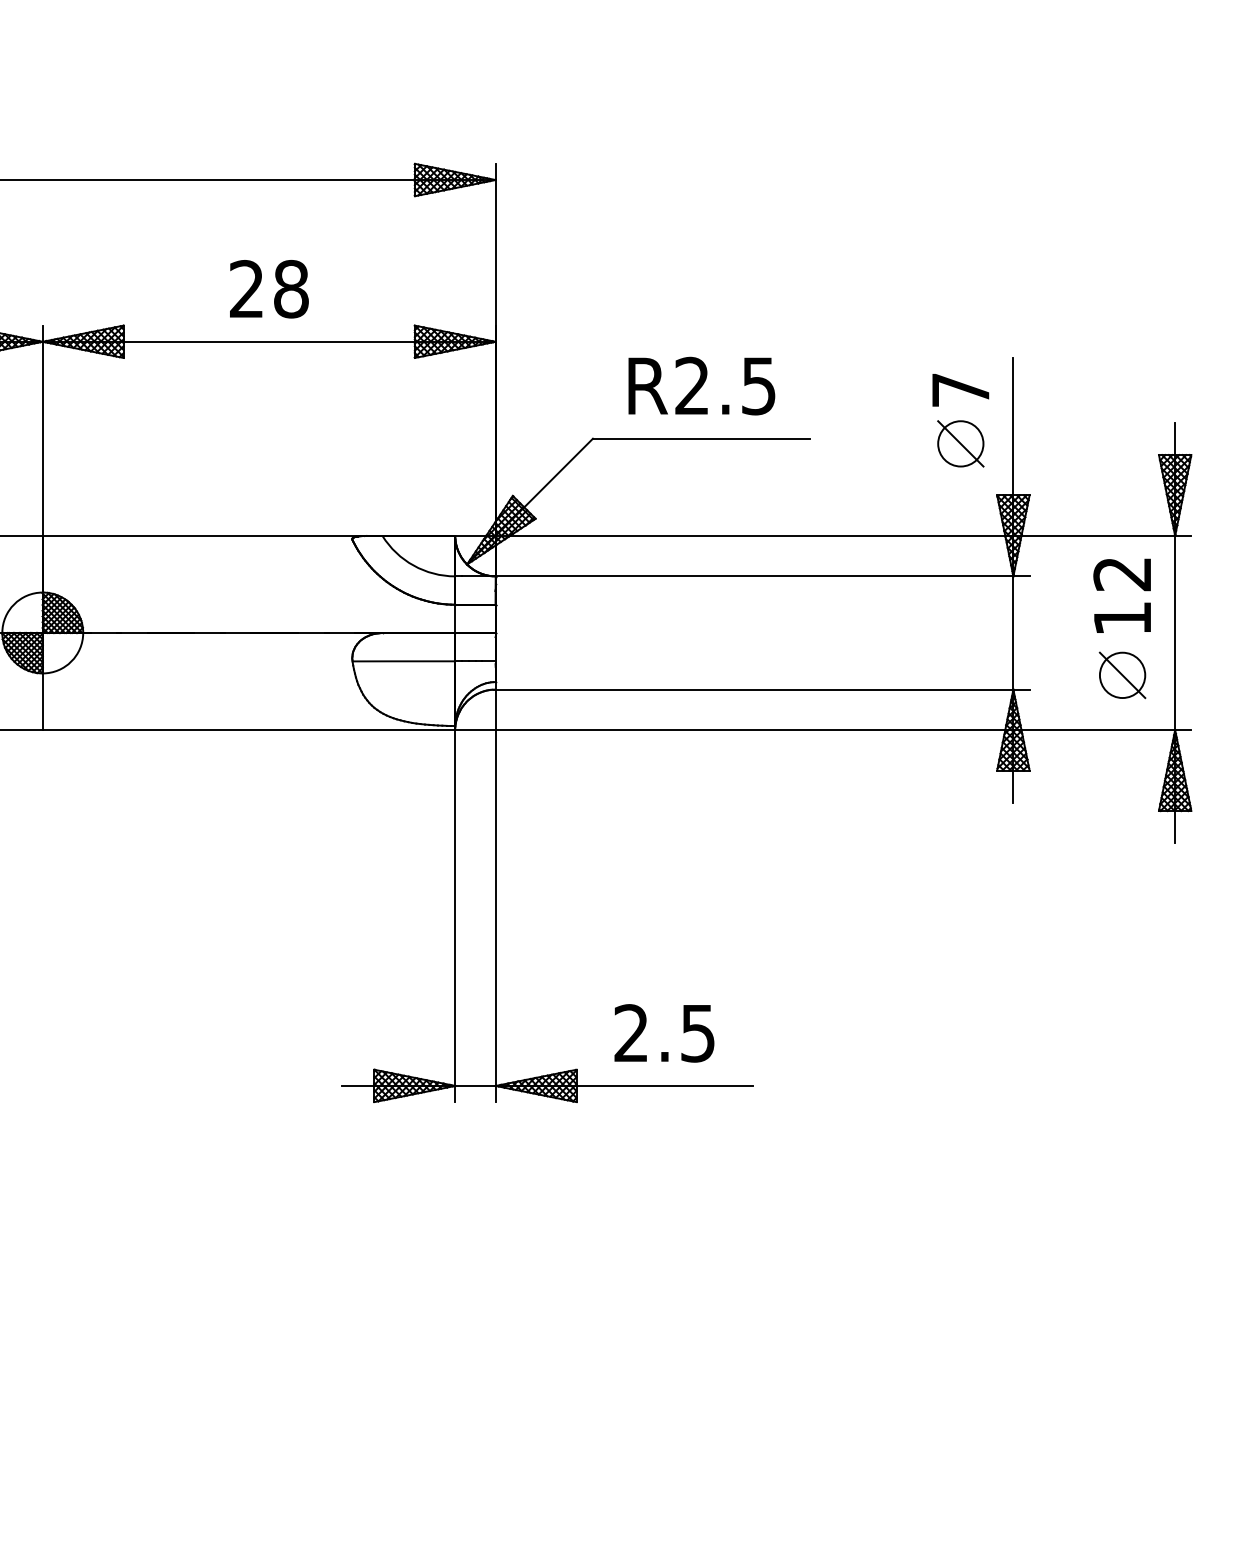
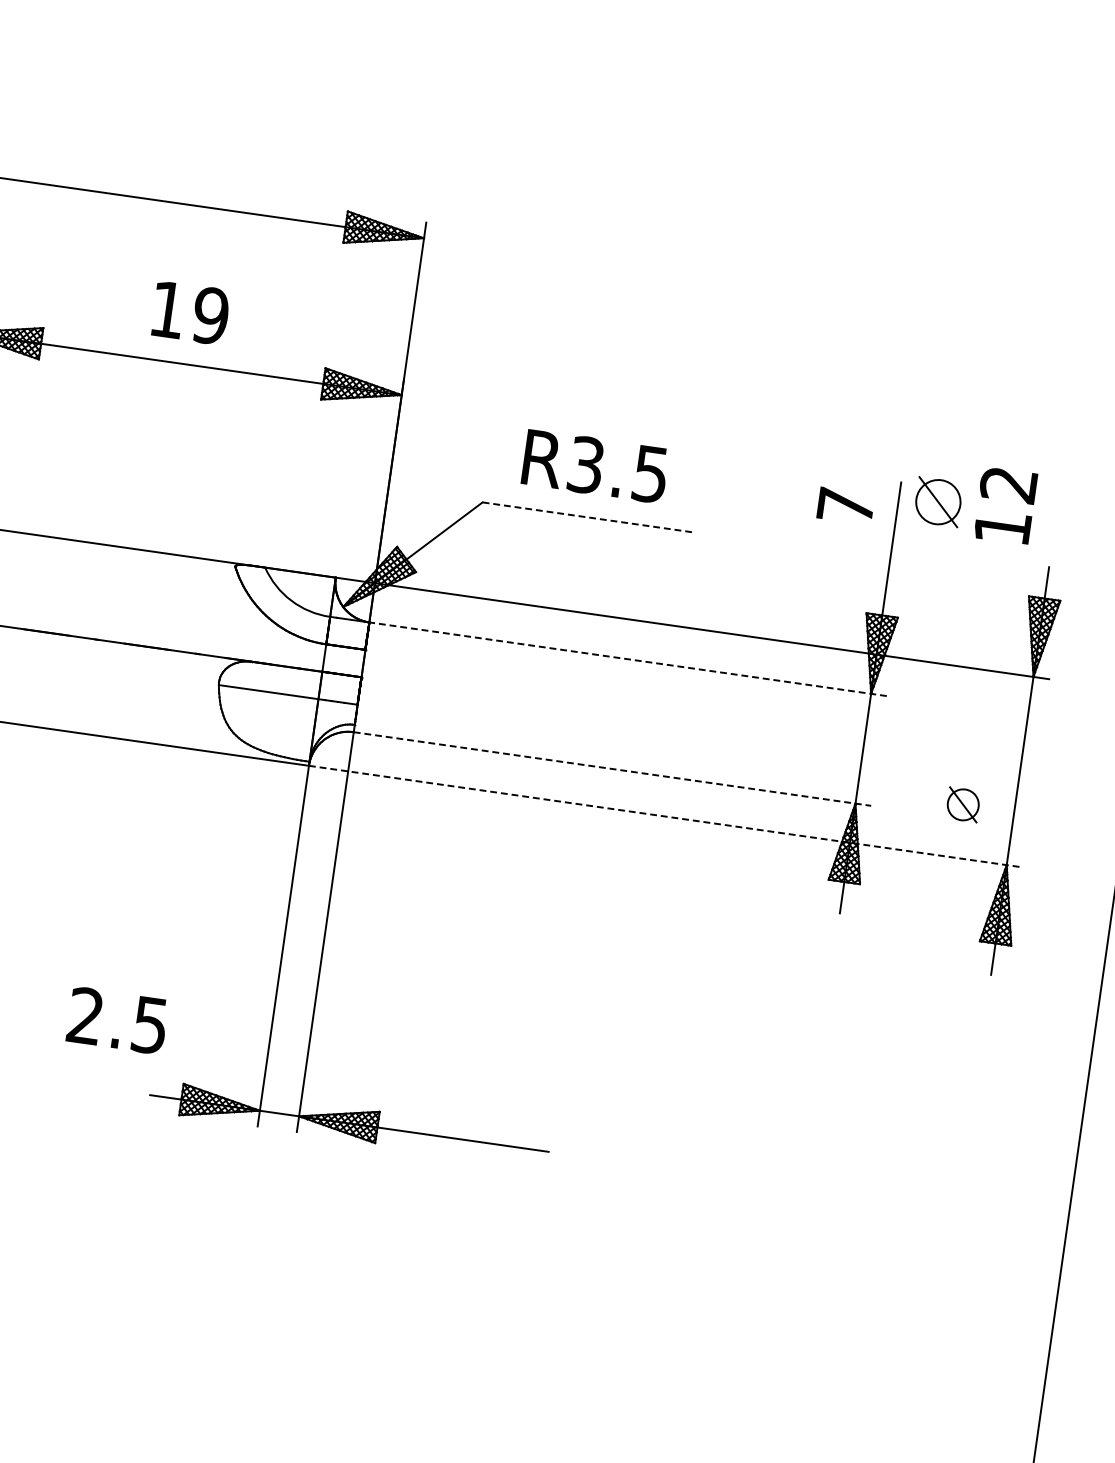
text: (269, 289) -> (189, 313), 28 -> 19
text: (692, 386) -> (586, 465), R2.5 -> R3.5
line: (701, 438) -> (587, 517), solid -> dashed
part: (960, 443) -> (938, 501), moved
line: (762, 576) -> (627, 659), solid -> dashed
text: (1121, 595) -> (1004, 505), moved
part: (1122, 675) -> (963, 804), size x0.7
line: (762, 689) -> (612, 768), solid -> dashed
line: (823, 730) -> (665, 817), solid -> dashed
text: (664, 1033) -> (117, 1020), moved

